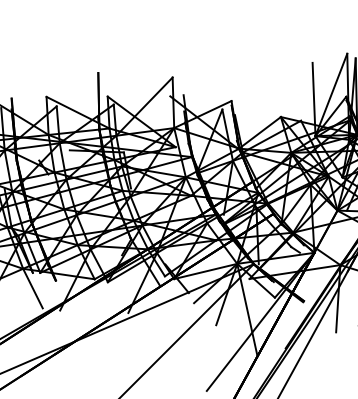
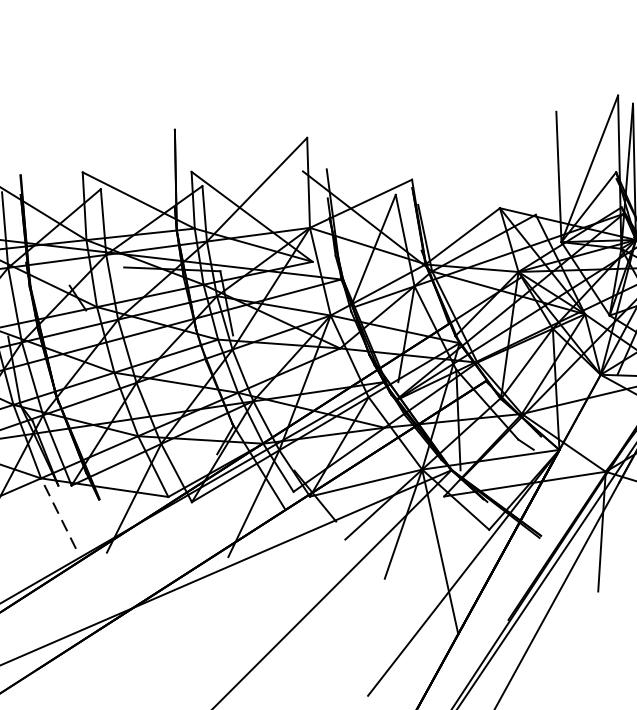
line: (32, 288) -> (57, 513), solid -> dashed

